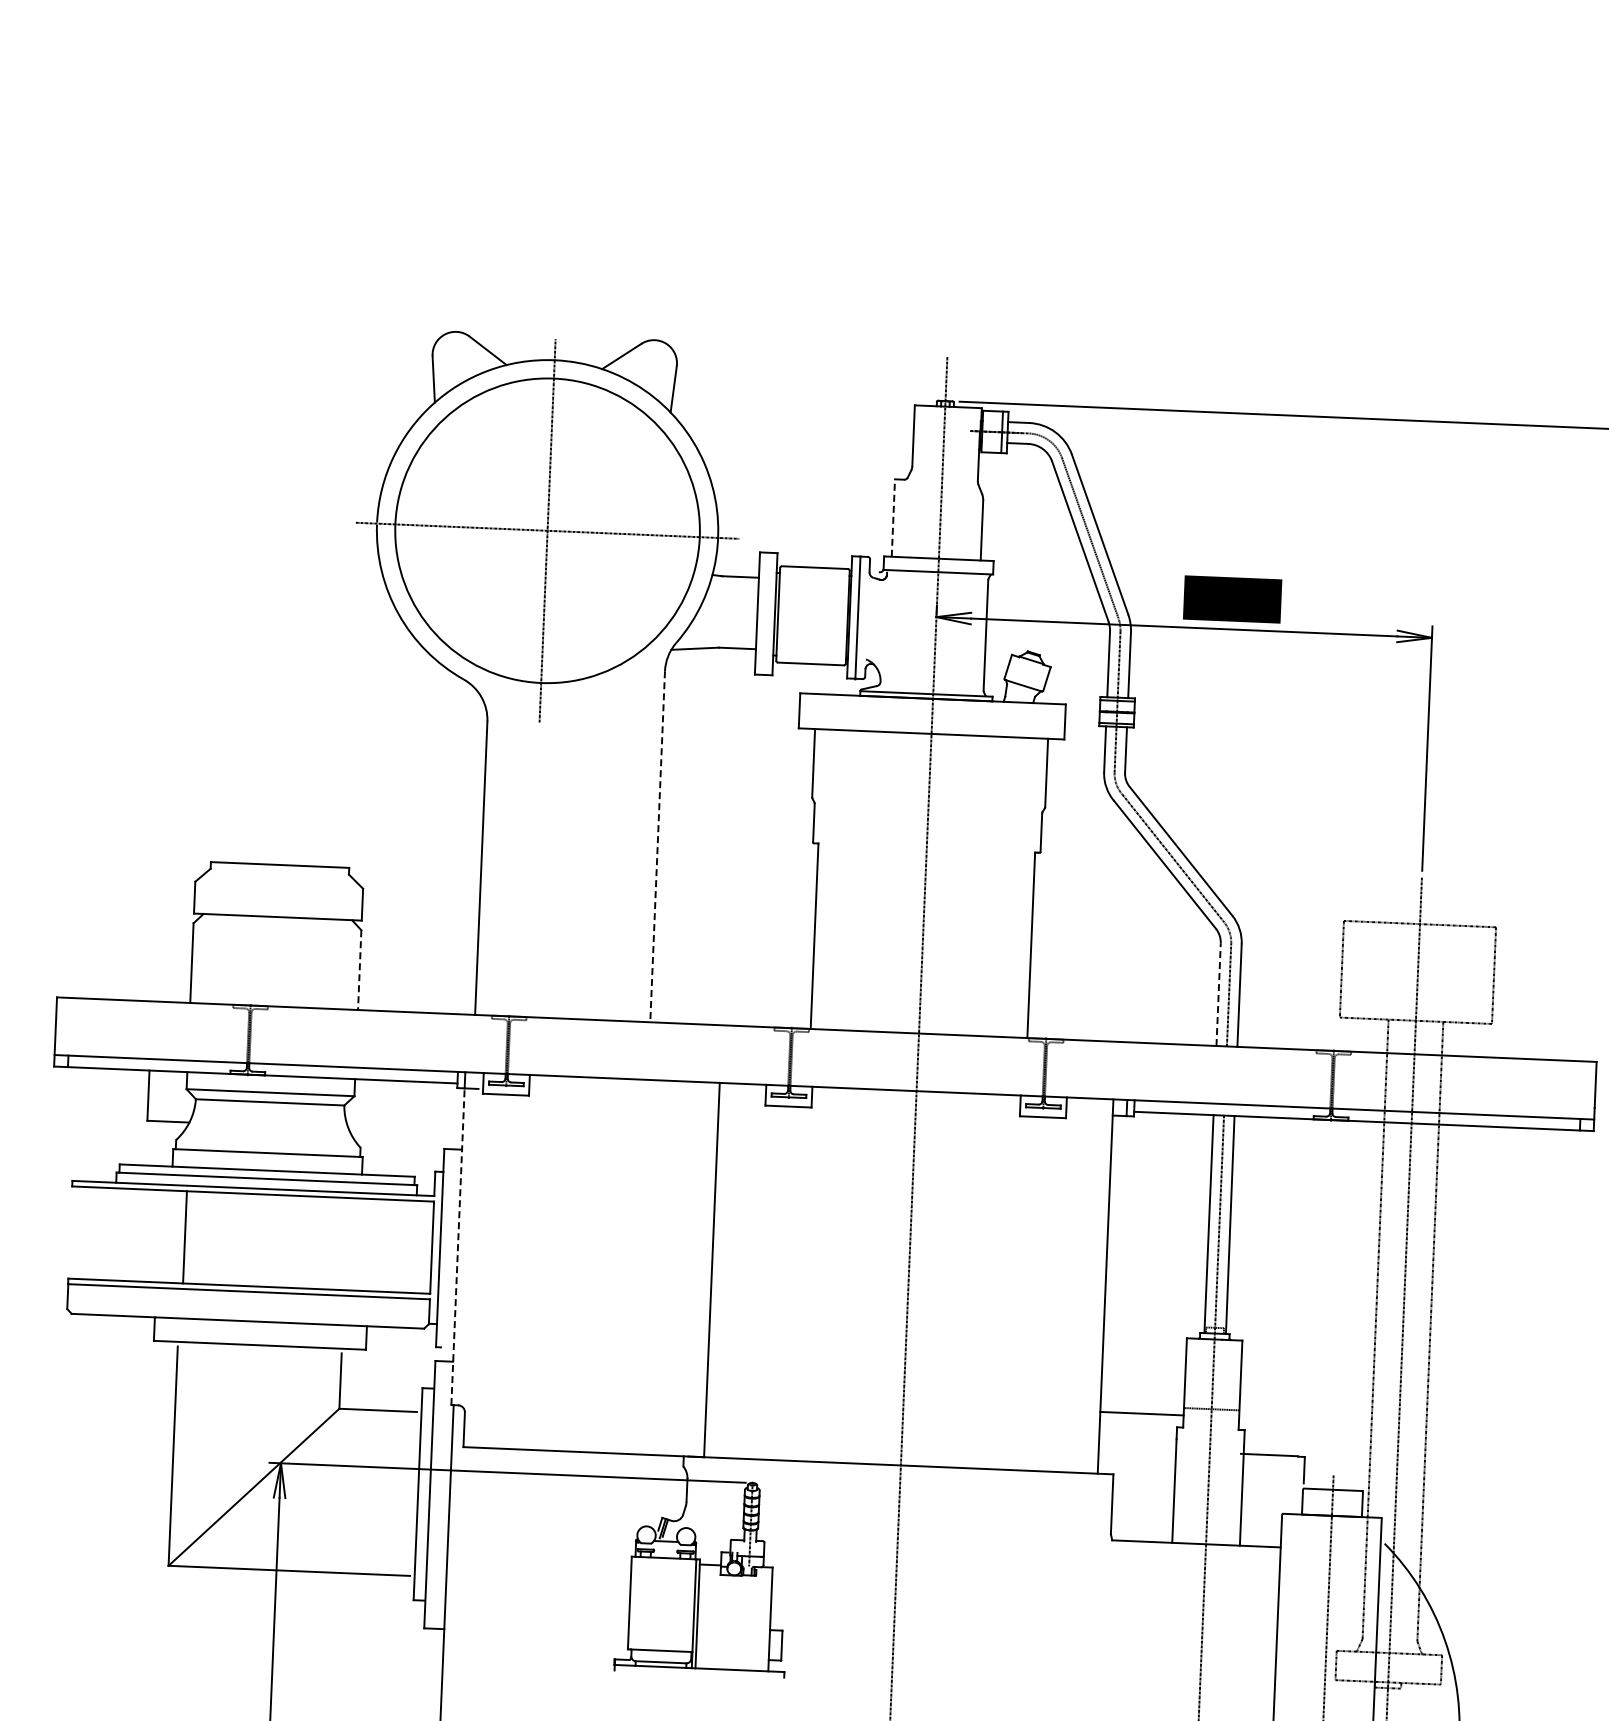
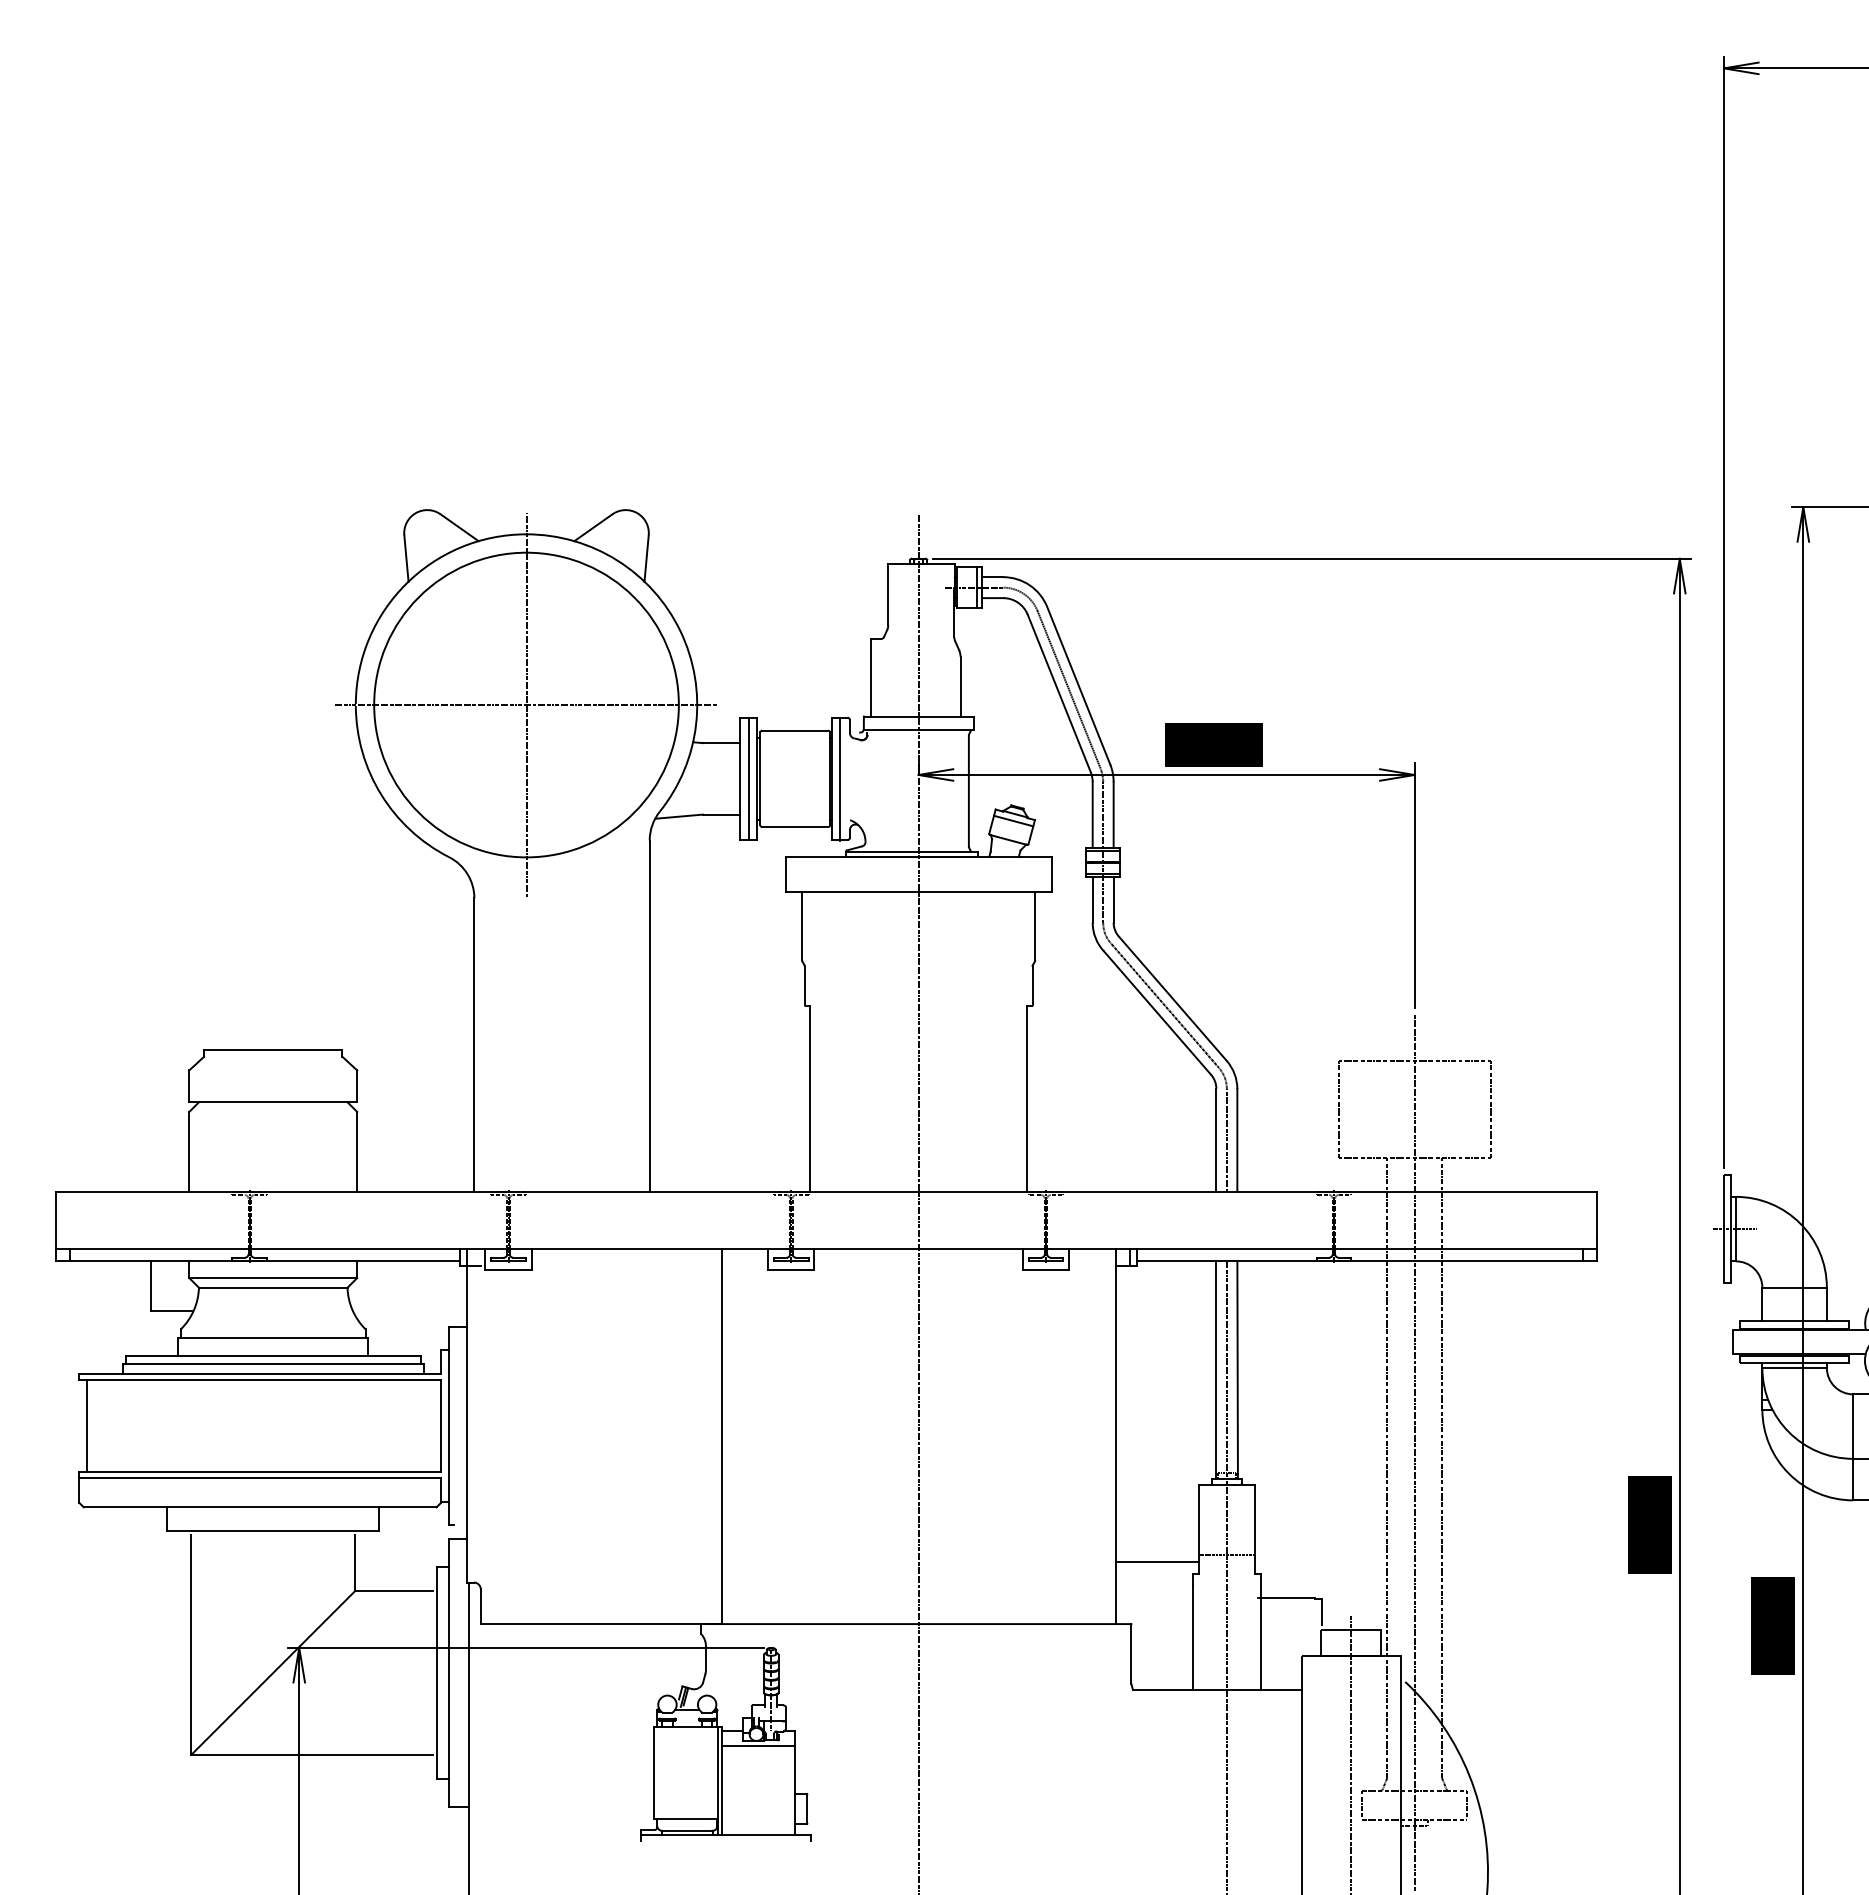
line: (893, 517) -> (871, 677), dashed -> solid
line: (766, 613) -> (748, 778), added
line: (1029, 666) -> (1013, 820), added
line: (657, 847) -> (649, 1016), dashed -> solid
line: (360, 969) -> (357, 1151), dashed -> solid
line: (1218, 993) -> (1216, 1139), dashed -> solid
line: (184, 1237) -> (86, 1426), moved
line: (458, 1246) -> (467, 1423), dashed -> solid
line: (734, 1580) -> (757, 1745), added

